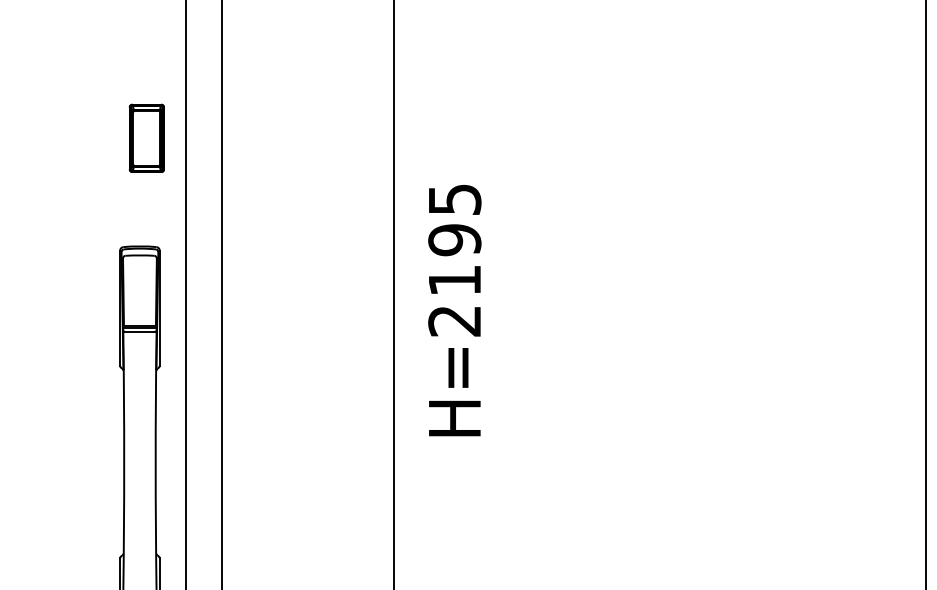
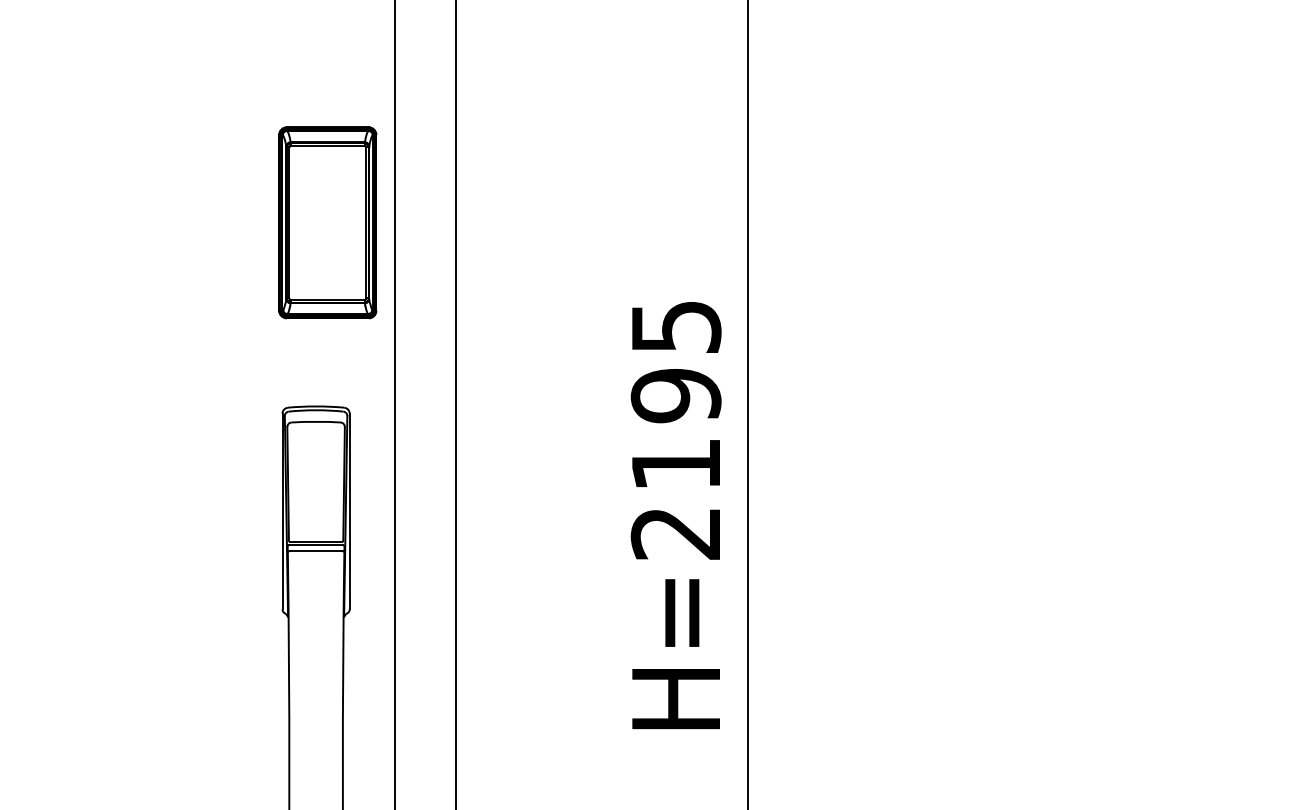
part: (146, 138) -> (327, 223), size x1.67
text: (454, 310) -> (675, 515), moved

